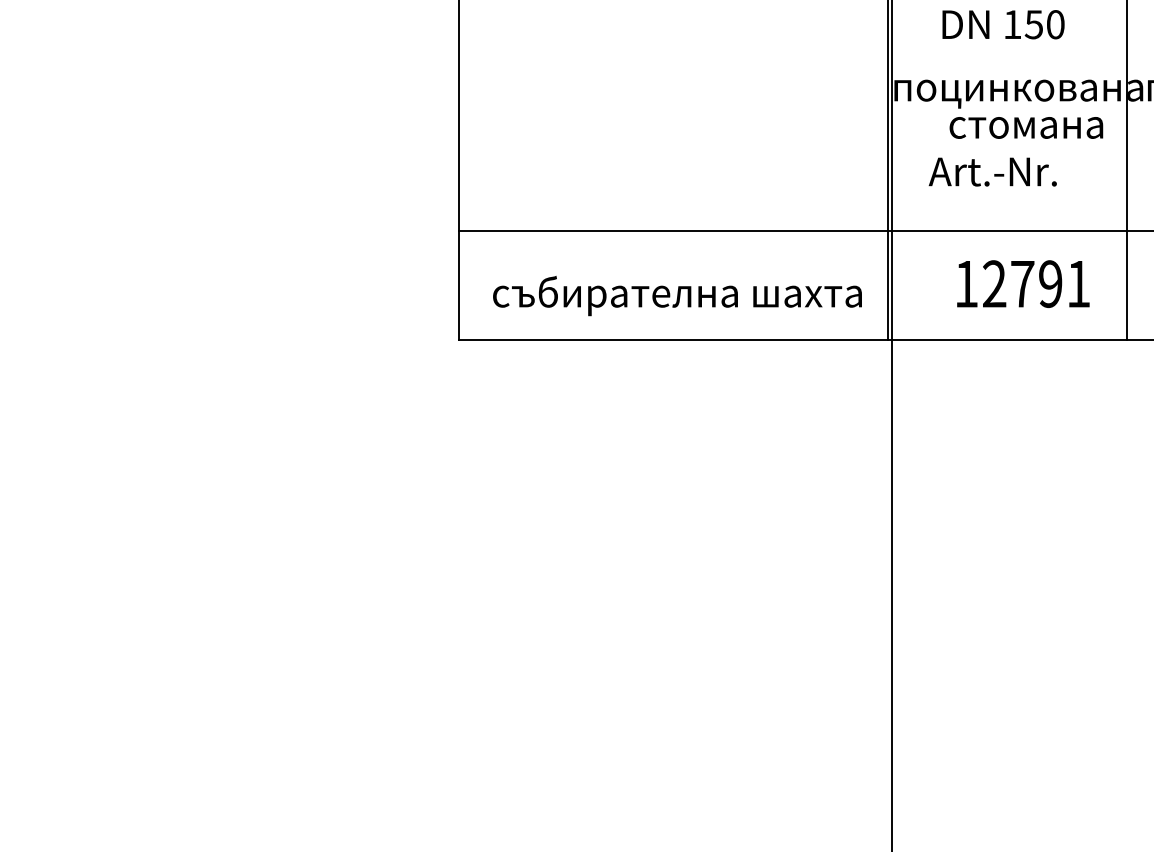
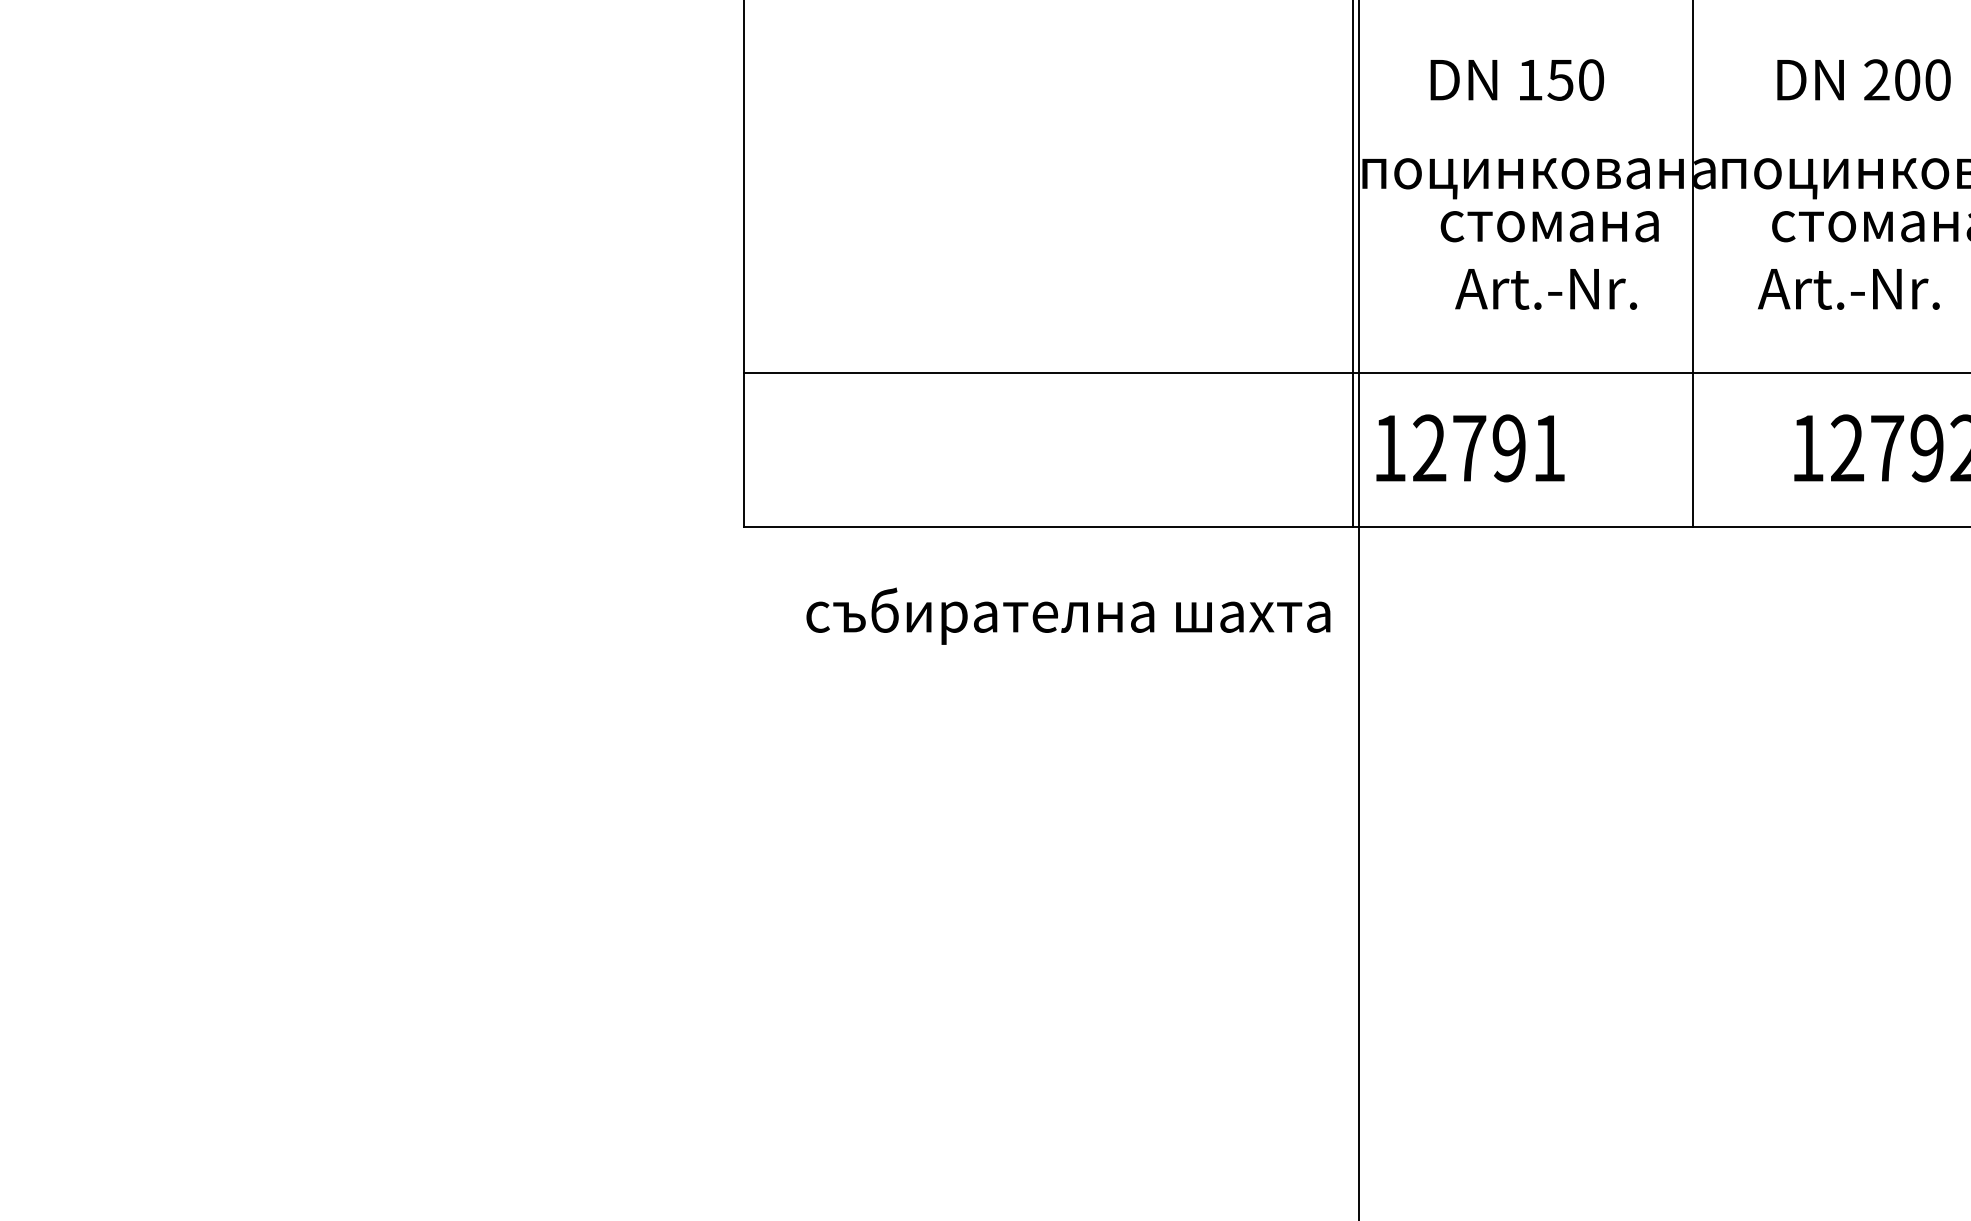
text: (993, 172) -> (1546, 289), moved
text: (1023, 284) -> (1470, 448), moved
text: (677, 295) -> (1068, 615), moved

